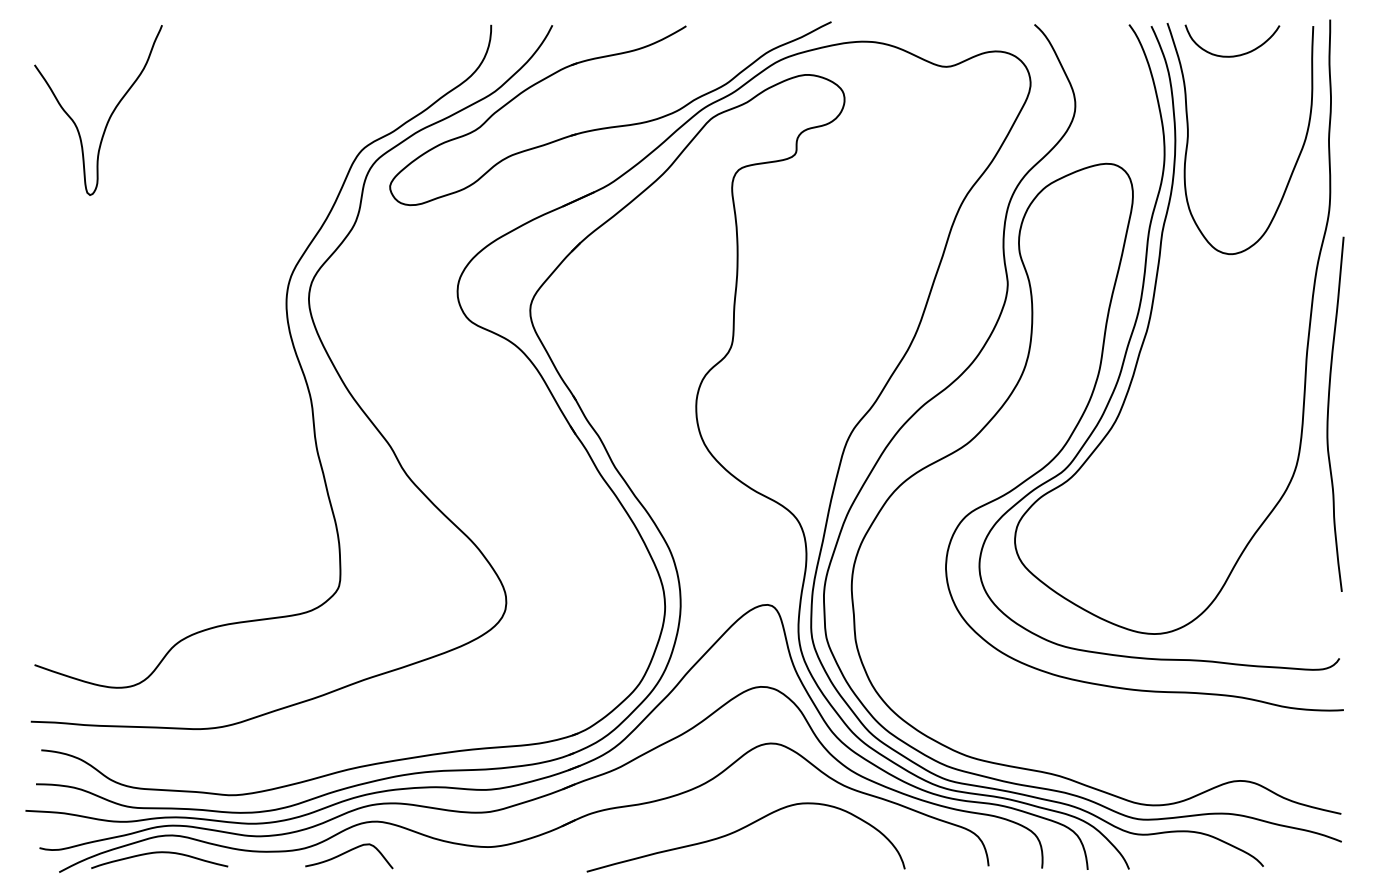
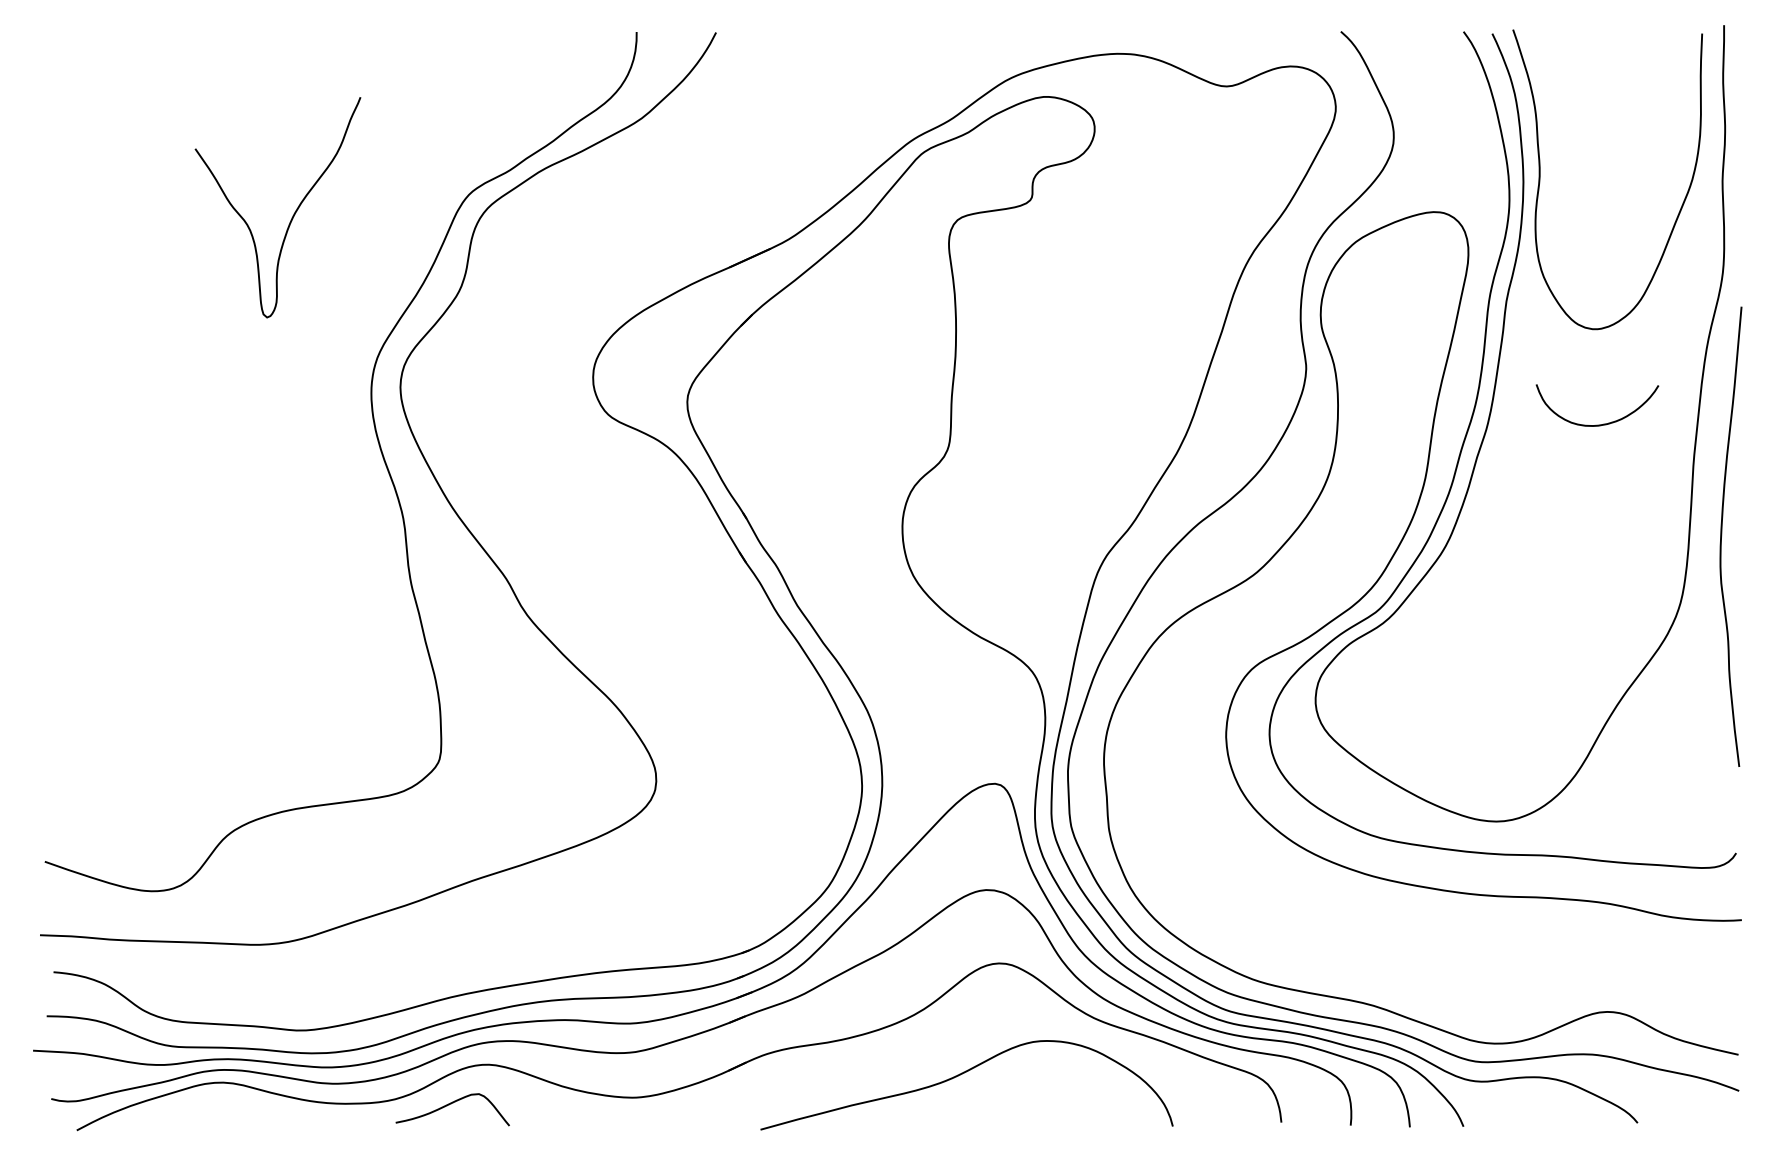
curve: (1237, 54) -> (1603, 422), moved
curve: (109, 116) -> (292, 215), moved
part: (610, 126) -> (791, 163), removed
curve: (159, 853) -> (206, 1106), removed

